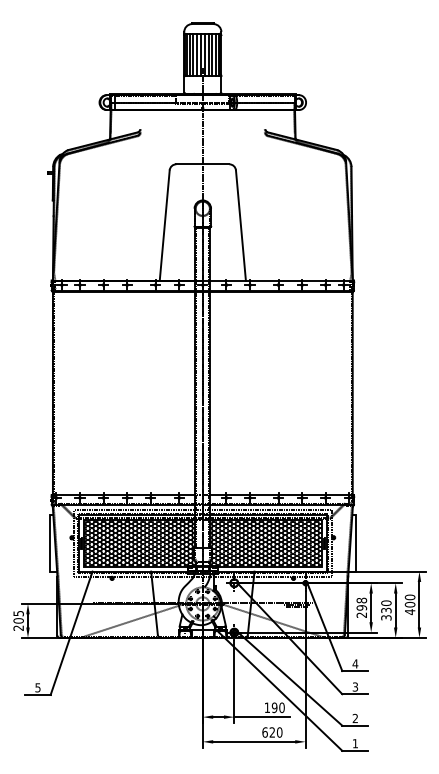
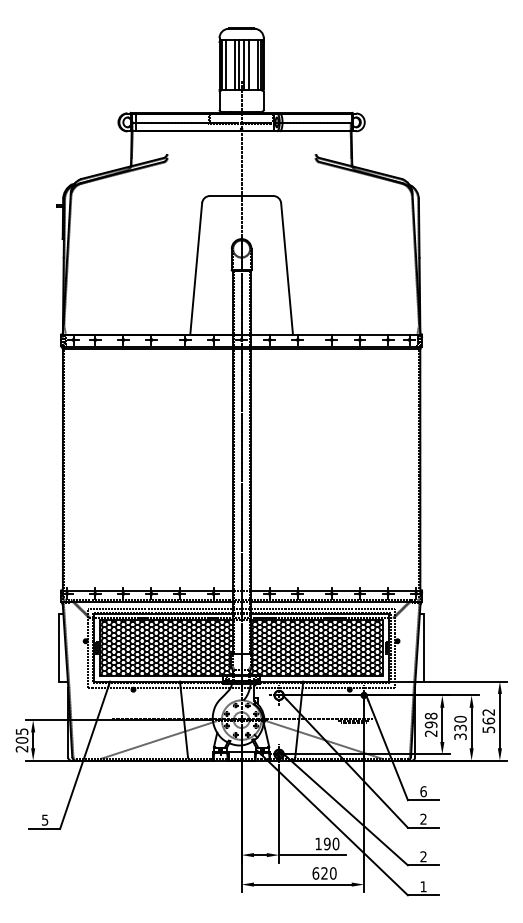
line: (193, 54) -> (230, 65), removed
line: (212, 54) -> (253, 65), removed
text: (409, 605) -> (488, 721), 400 -> 562
text: (355, 663) -> (423, 791), 4 -> 6
text: (355, 687) -> (423, 819), 3 -> 2

